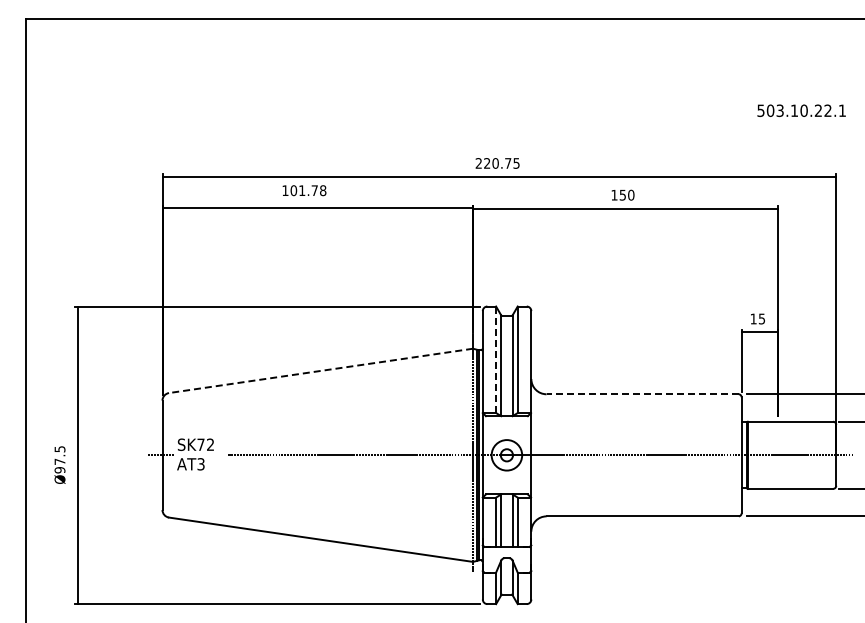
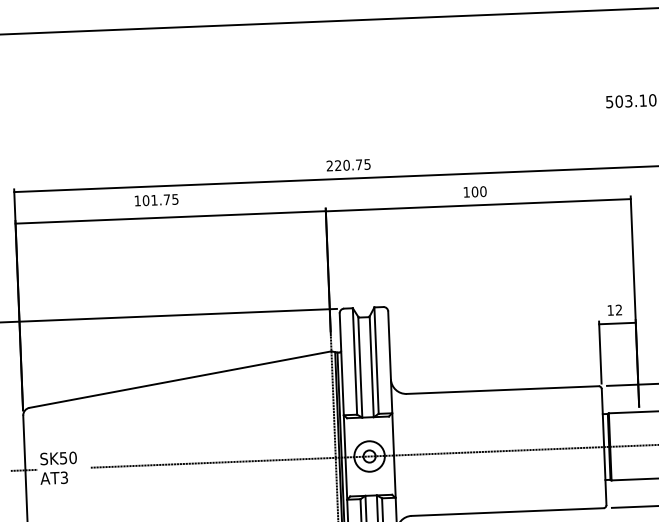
text: (323, 190) -> (175, 199), 101.78 -> 101.75
text: (622, 194) -> (474, 191), 150 -> 100
text: (761, 318) -> (618, 309), 15 -> 12
line: (496, 360) -> (355, 362), dashed -> solid
line: (321, 370) -> (180, 379), dashed -> solid
line: (642, 394) -> (502, 390), dashed -> solid
text: (205, 444) -> (67, 457), SK72 -> SK50

